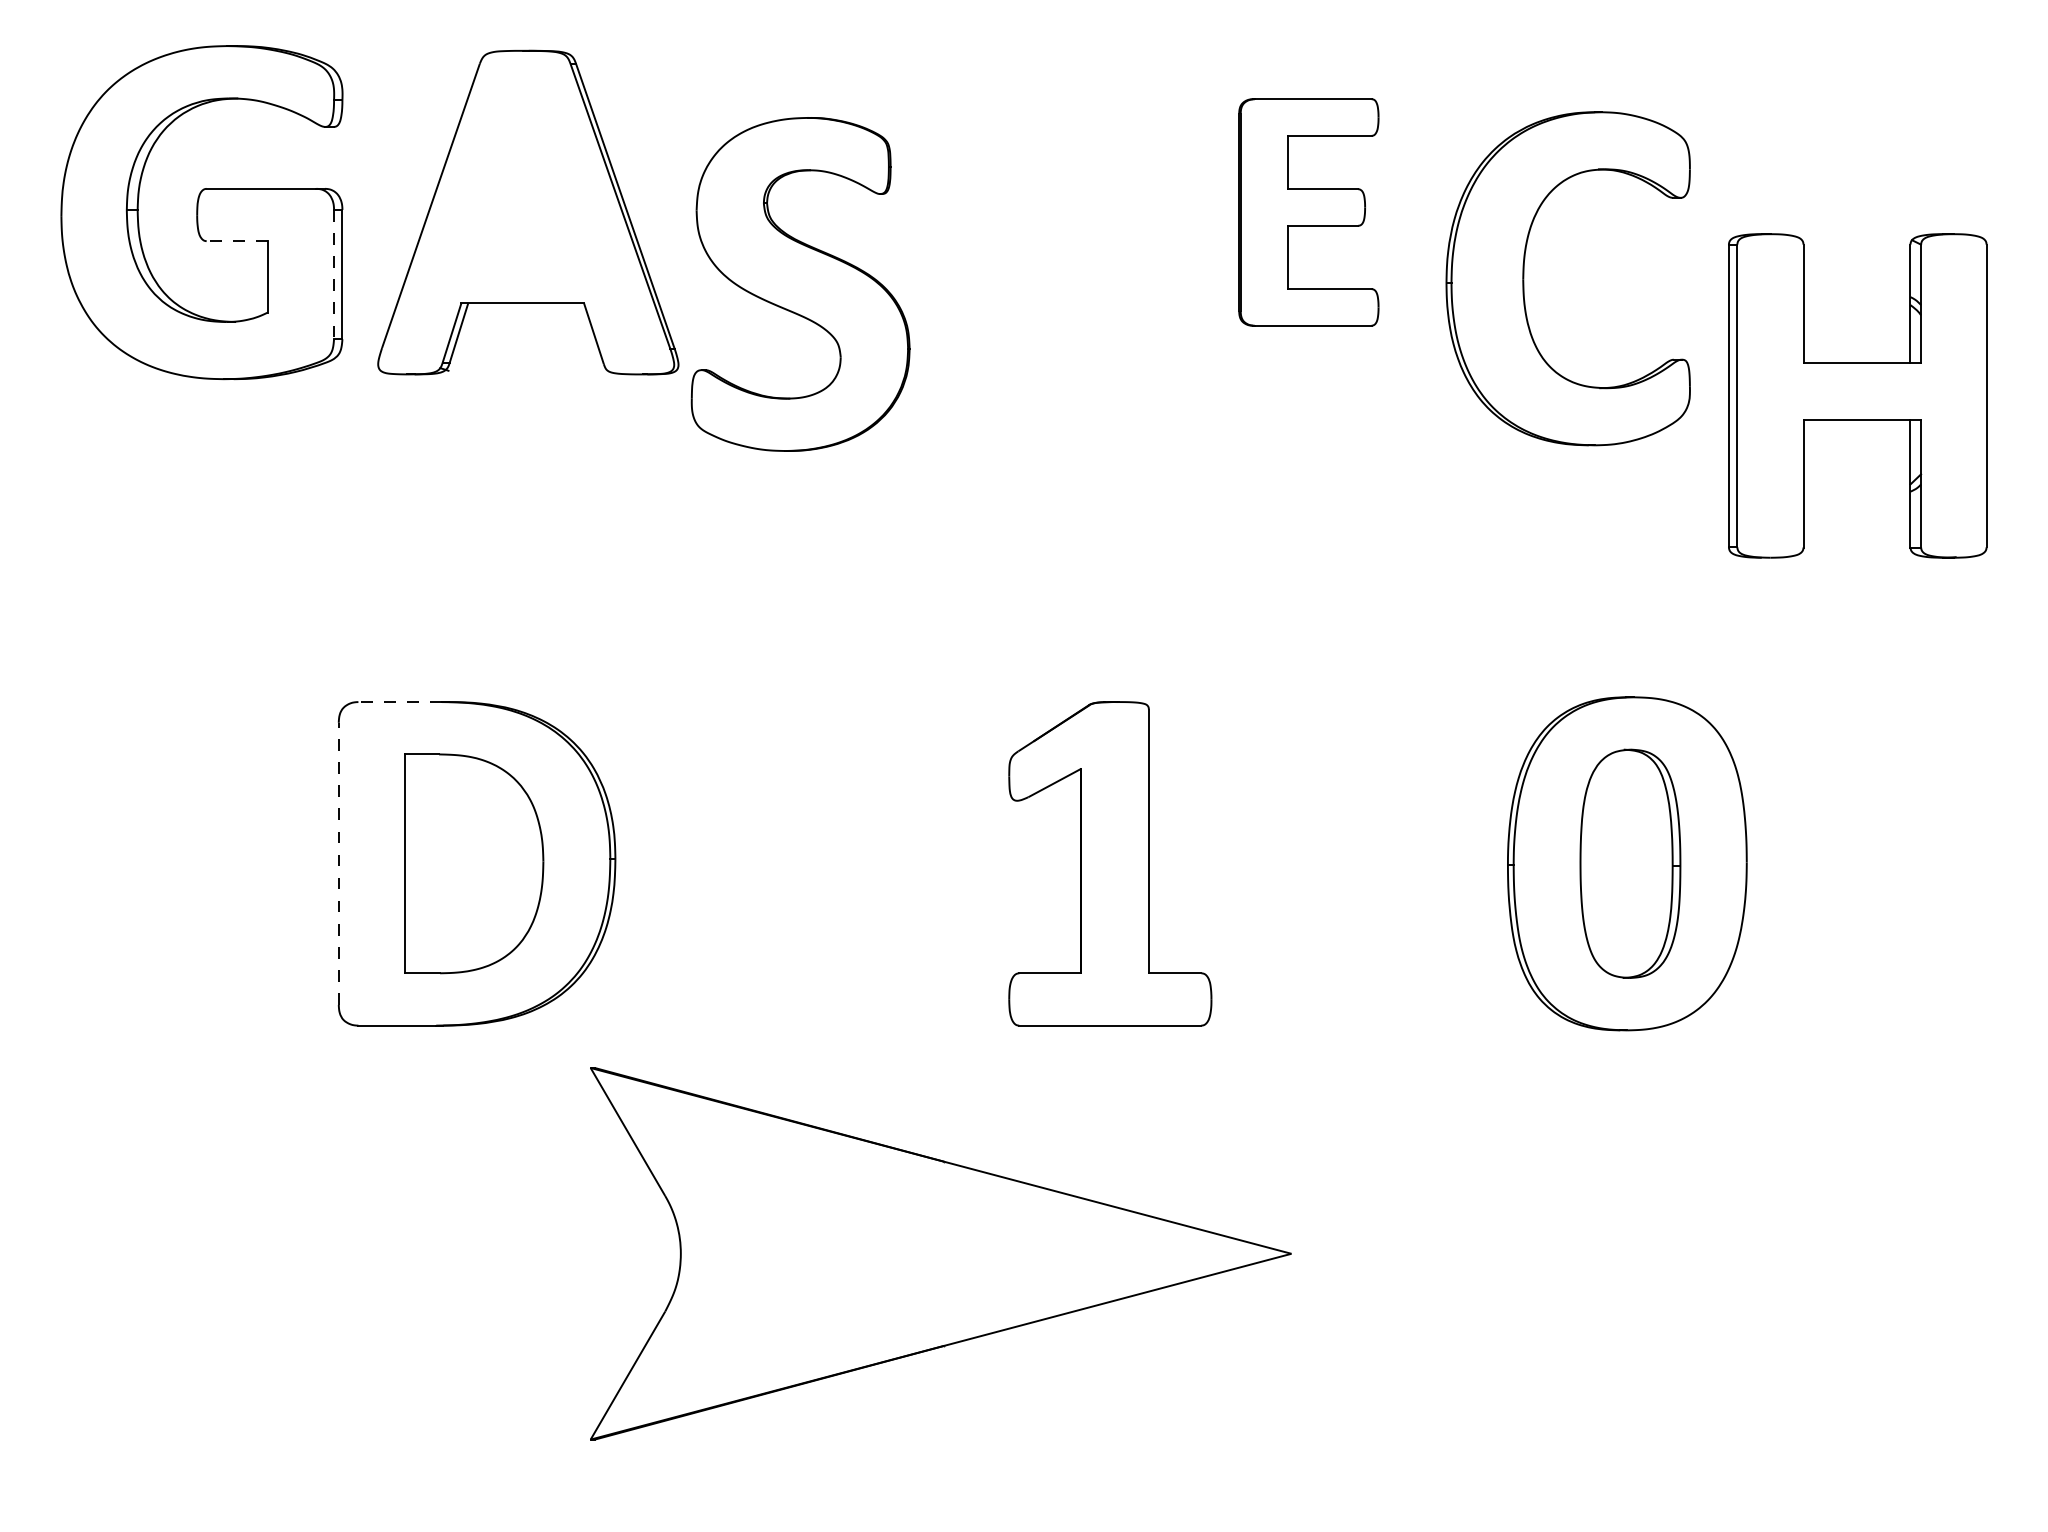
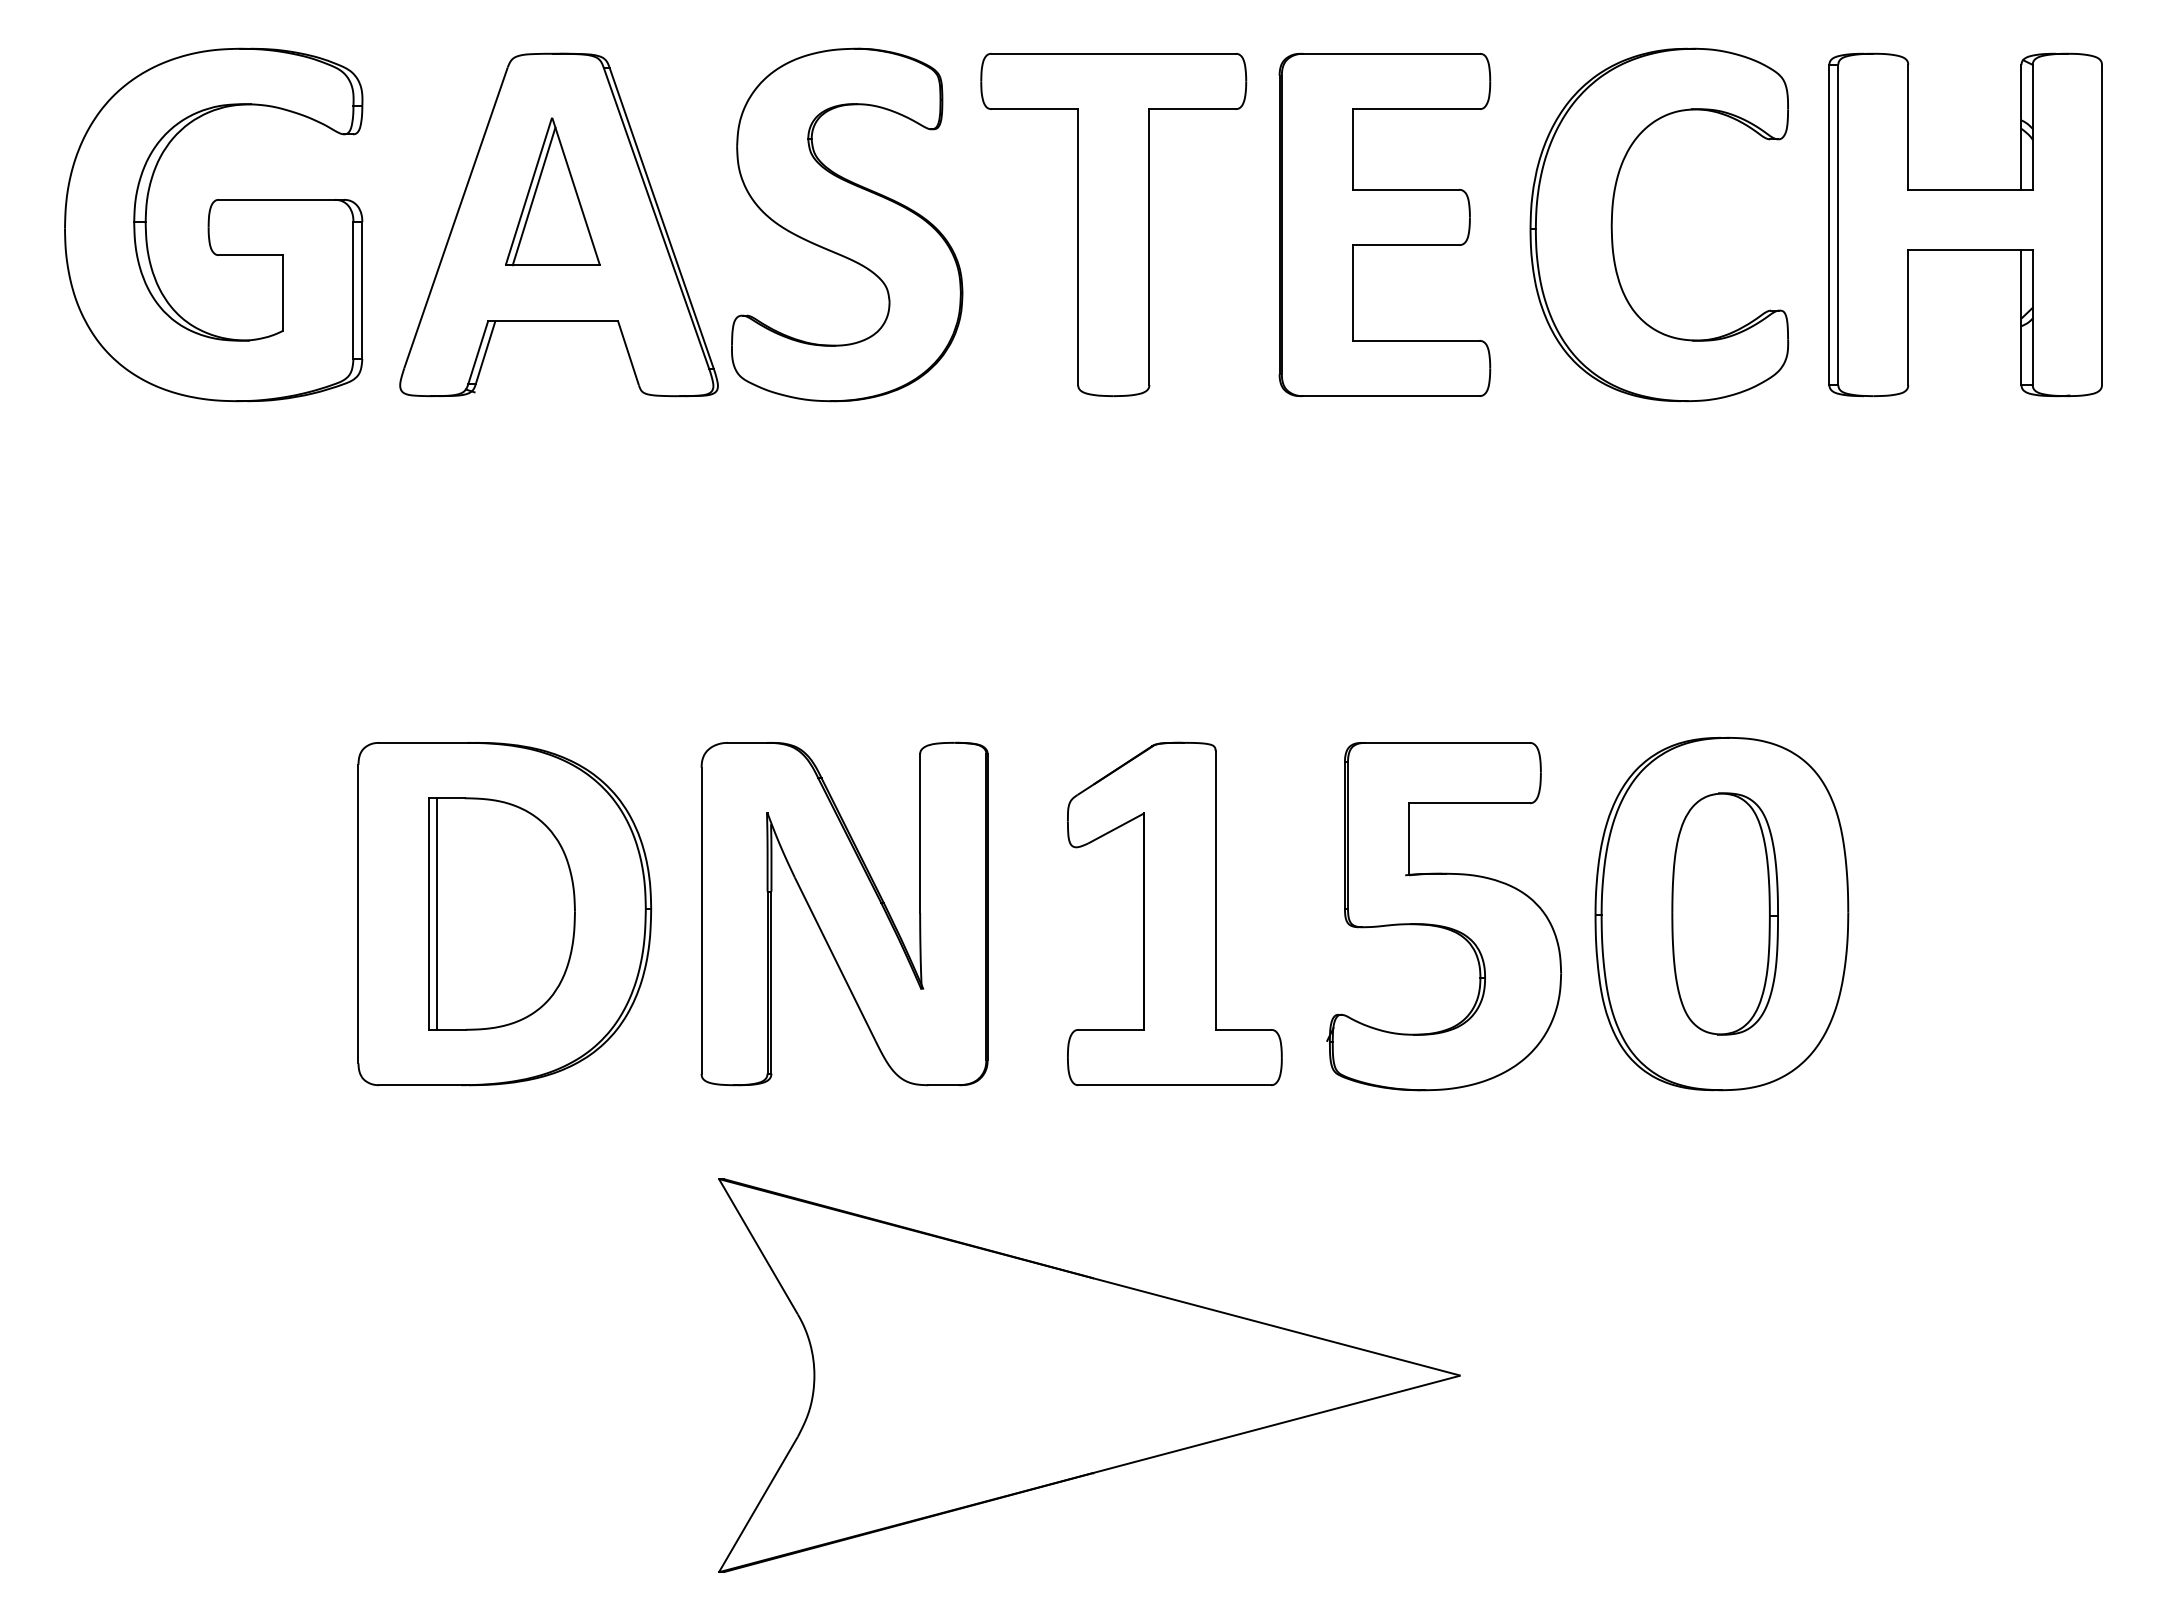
part: (522, 180) -> (552, 191), added
part: (1052, 212) -> (1113, 224), added
part: (1308, 212) -> (1384, 224), size x1.43
line: (236, 241) -> (250, 255), dashed -> solid
line: (334, 275) -> (353, 291), dashed -> solid
part: (1523, 278) -> (1612, 224), moved
part: (800, 283) -> (847, 224), moved
part: (1857, 395) -> (1965, 224), moved
line: (399, 701) -> (422, 742), dashed -> solid
line: (338, 863) -> (358, 913), dashed -> solid
line: (412, 863) -> (436, 913), added
part: (798, 863) -> (844, 913), added
part: (1364, 866) -> (1443, 916), added
part: (940, 1253) -> (1089, 1375), moved

